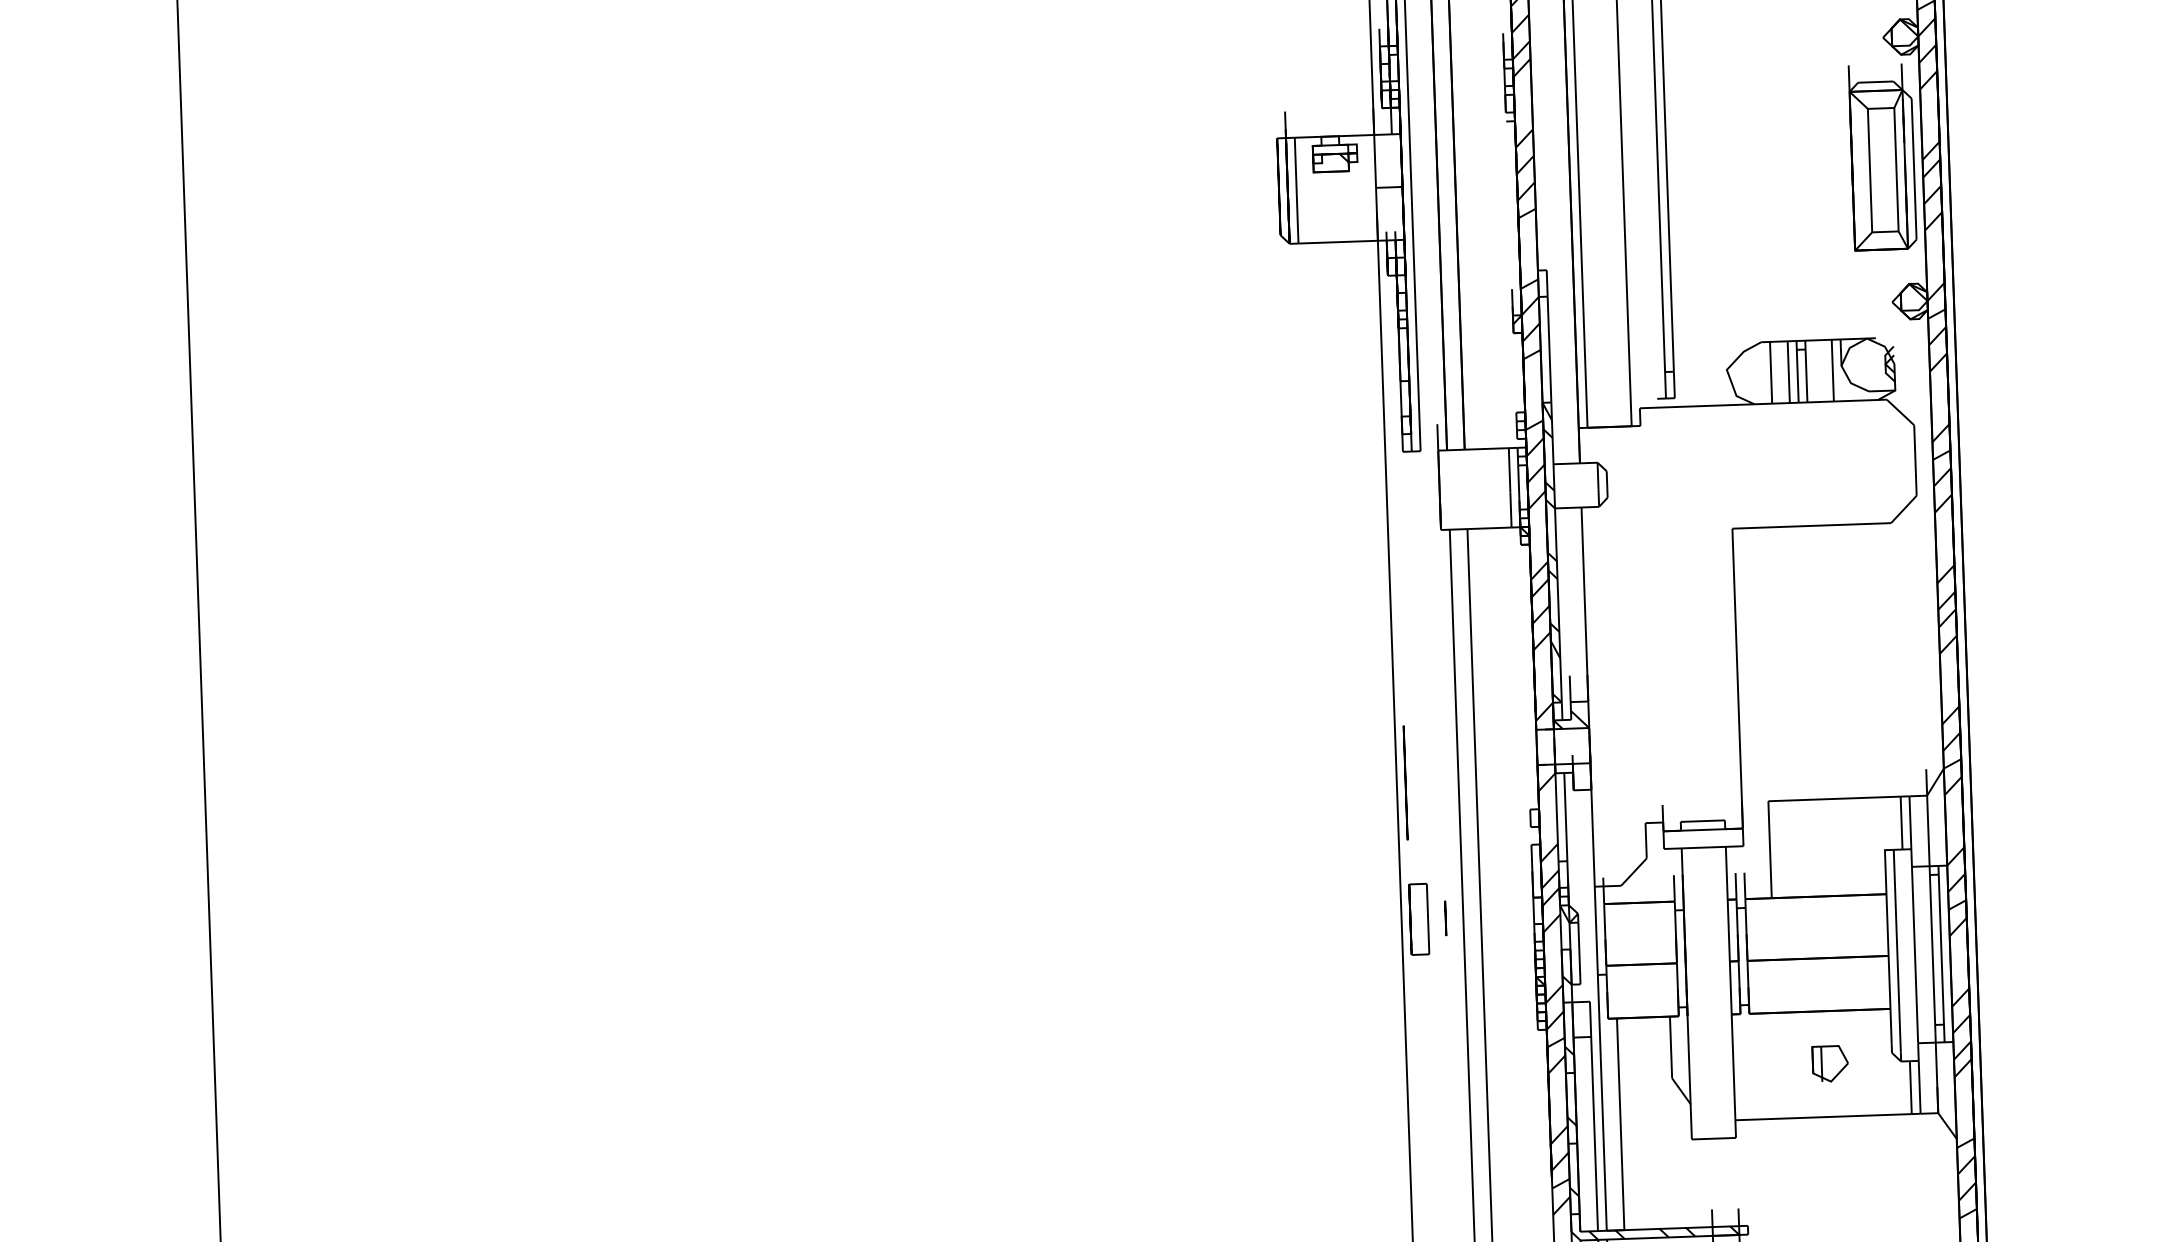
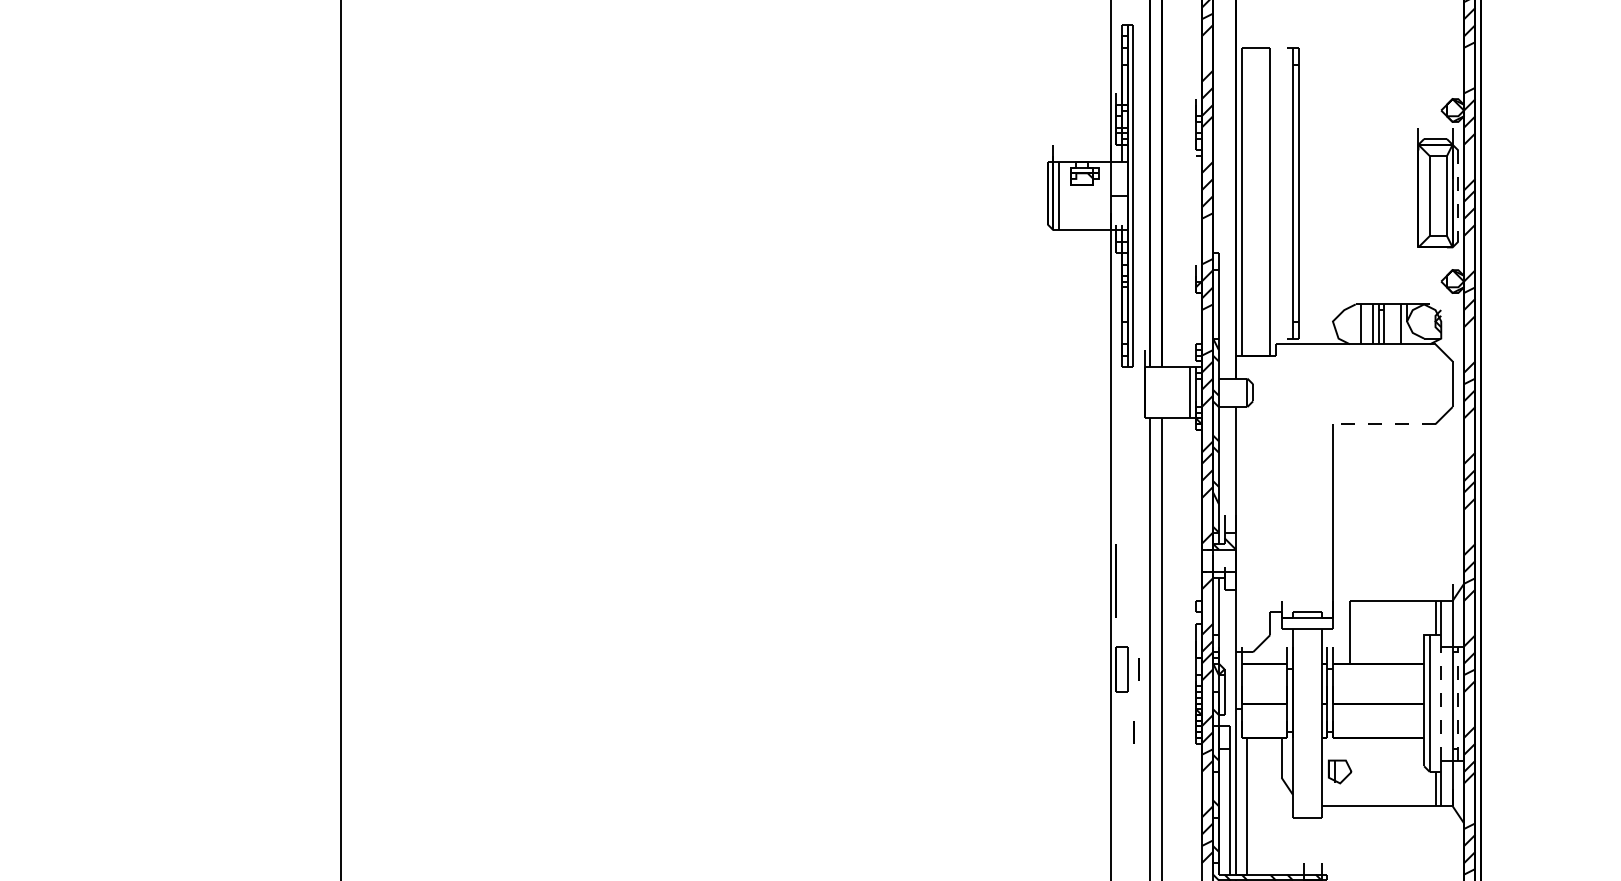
line: (1914, 169) -> (1458, 196), solid -> dashed
line: (1810, 526) -> (1383, 424), solid -> dashed
line: (1941, 953) -> (1458, 703), solid -> dashed
line: (1915, 954) -> (1441, 703), solid -> dashed
line: (1440, 1016) -> (1133, 732), added
part: (1830, 1063) -> (1340, 771), moved

